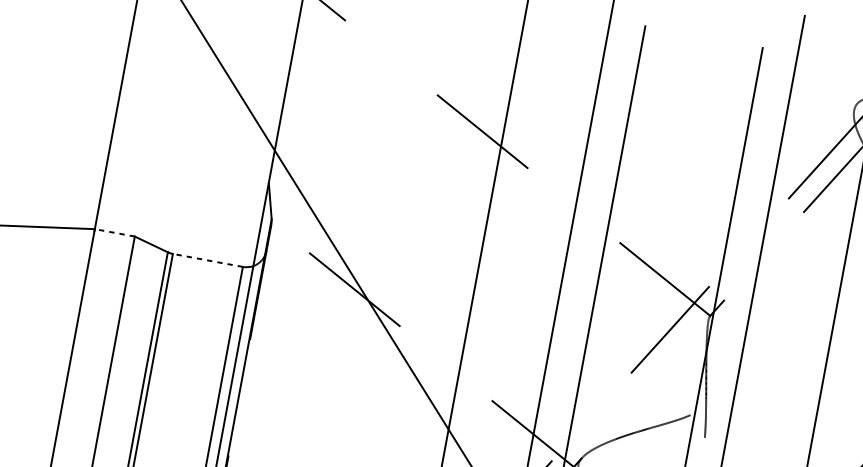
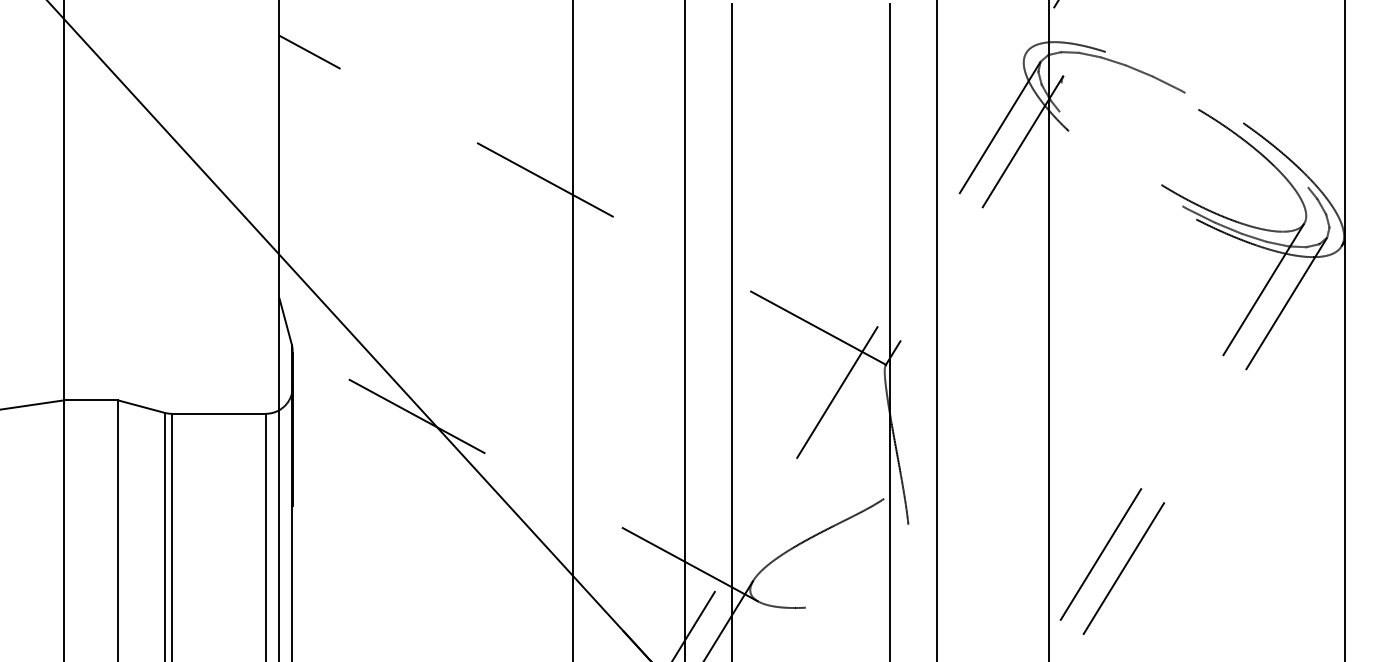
line: (115, 233) -> (91, 400), dashed -> solid
line: (207, 260) -> (218, 413), dashed -> solid

